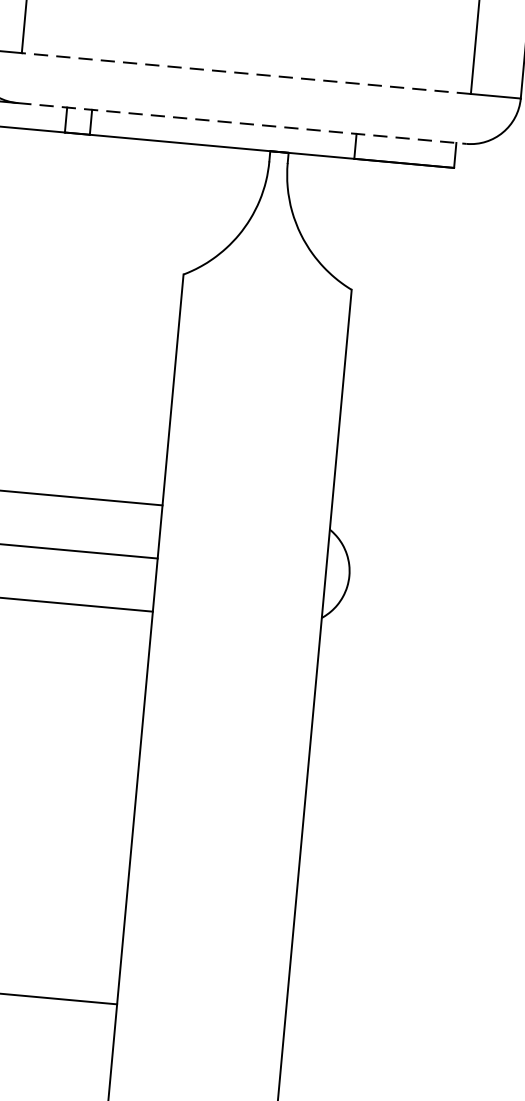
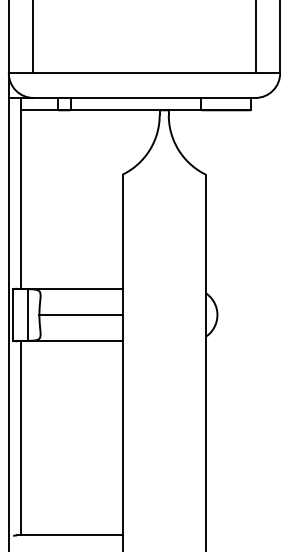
line: (246, 73) -> (144, 73), dashed -> solid
line: (241, 122) -> (144, 97), dashed -> solid

